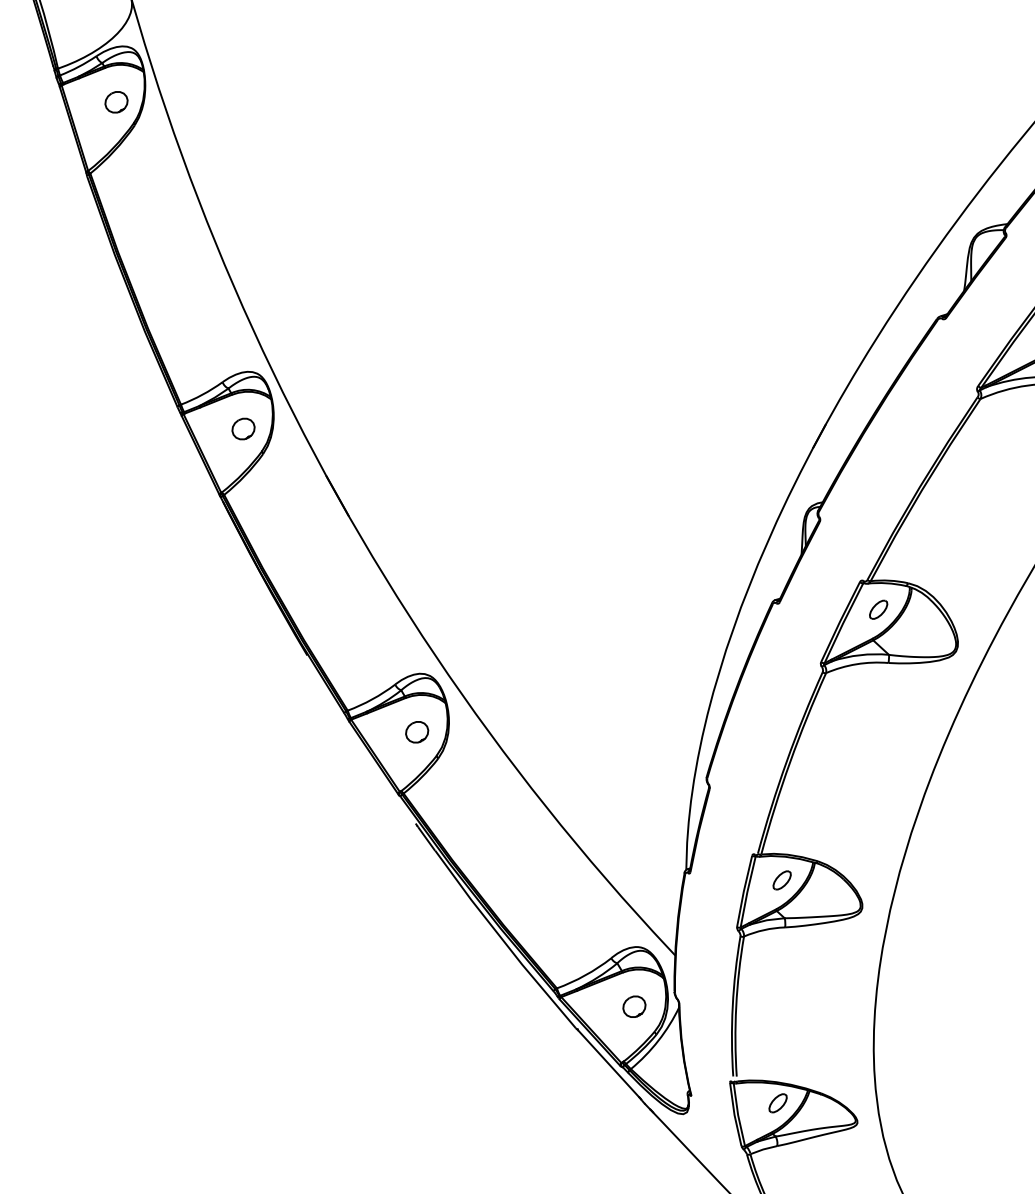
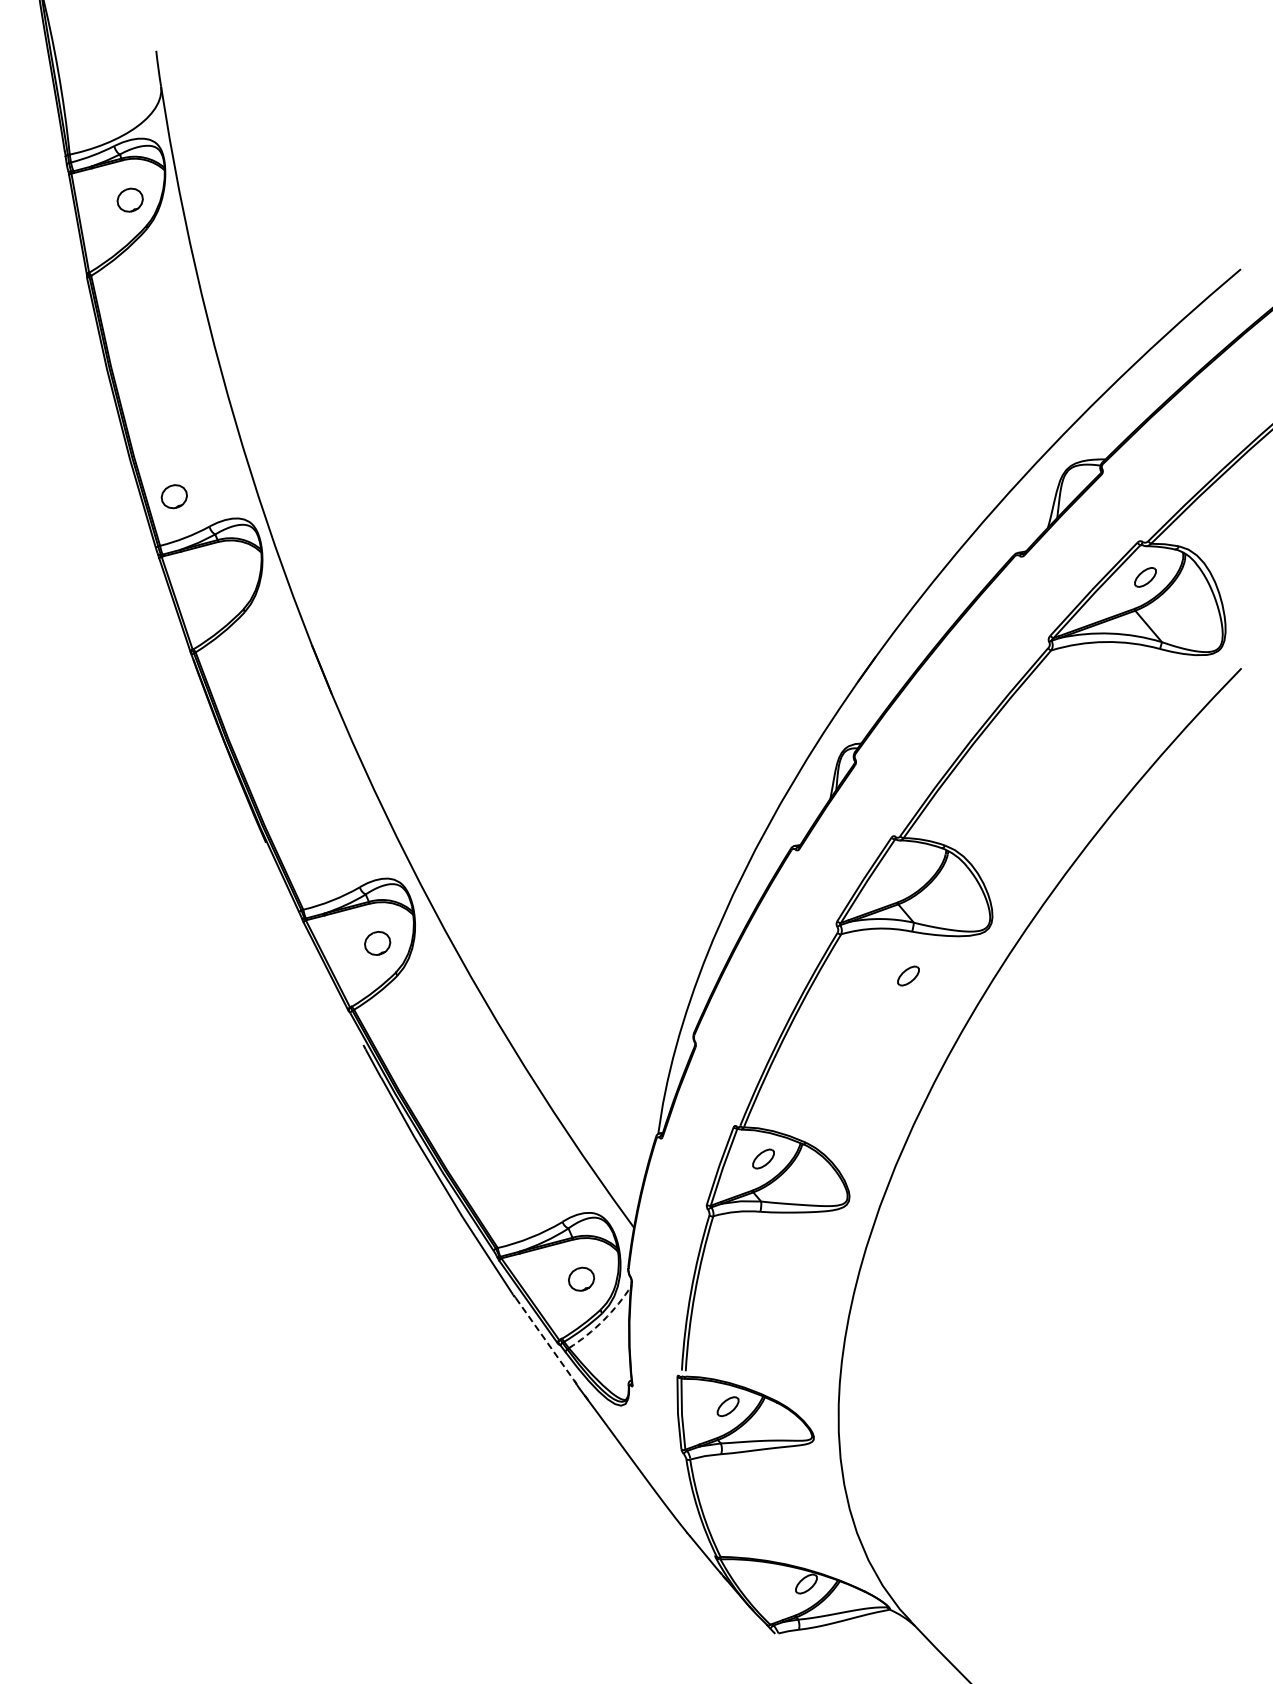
part: (242, 428) -> (173, 496), moved
part: (878, 609) -> (908, 975), moved
arc: (658, 1040) -> (603, 1320), solid -> dashed
line: (609, 1064) -> (545, 1339), solid -> dashed

